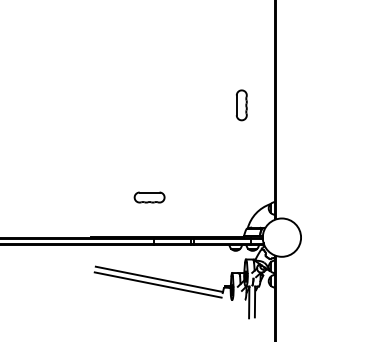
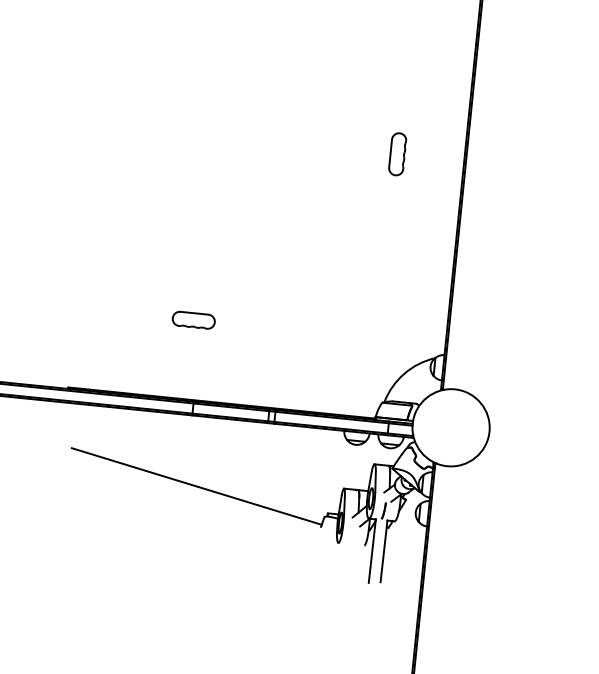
part: (241, 105) -> (396, 154), size x0.7
part: (149, 197) -> (193, 320), size x0.7
line: (157, 284) -> (191, 496), removed

